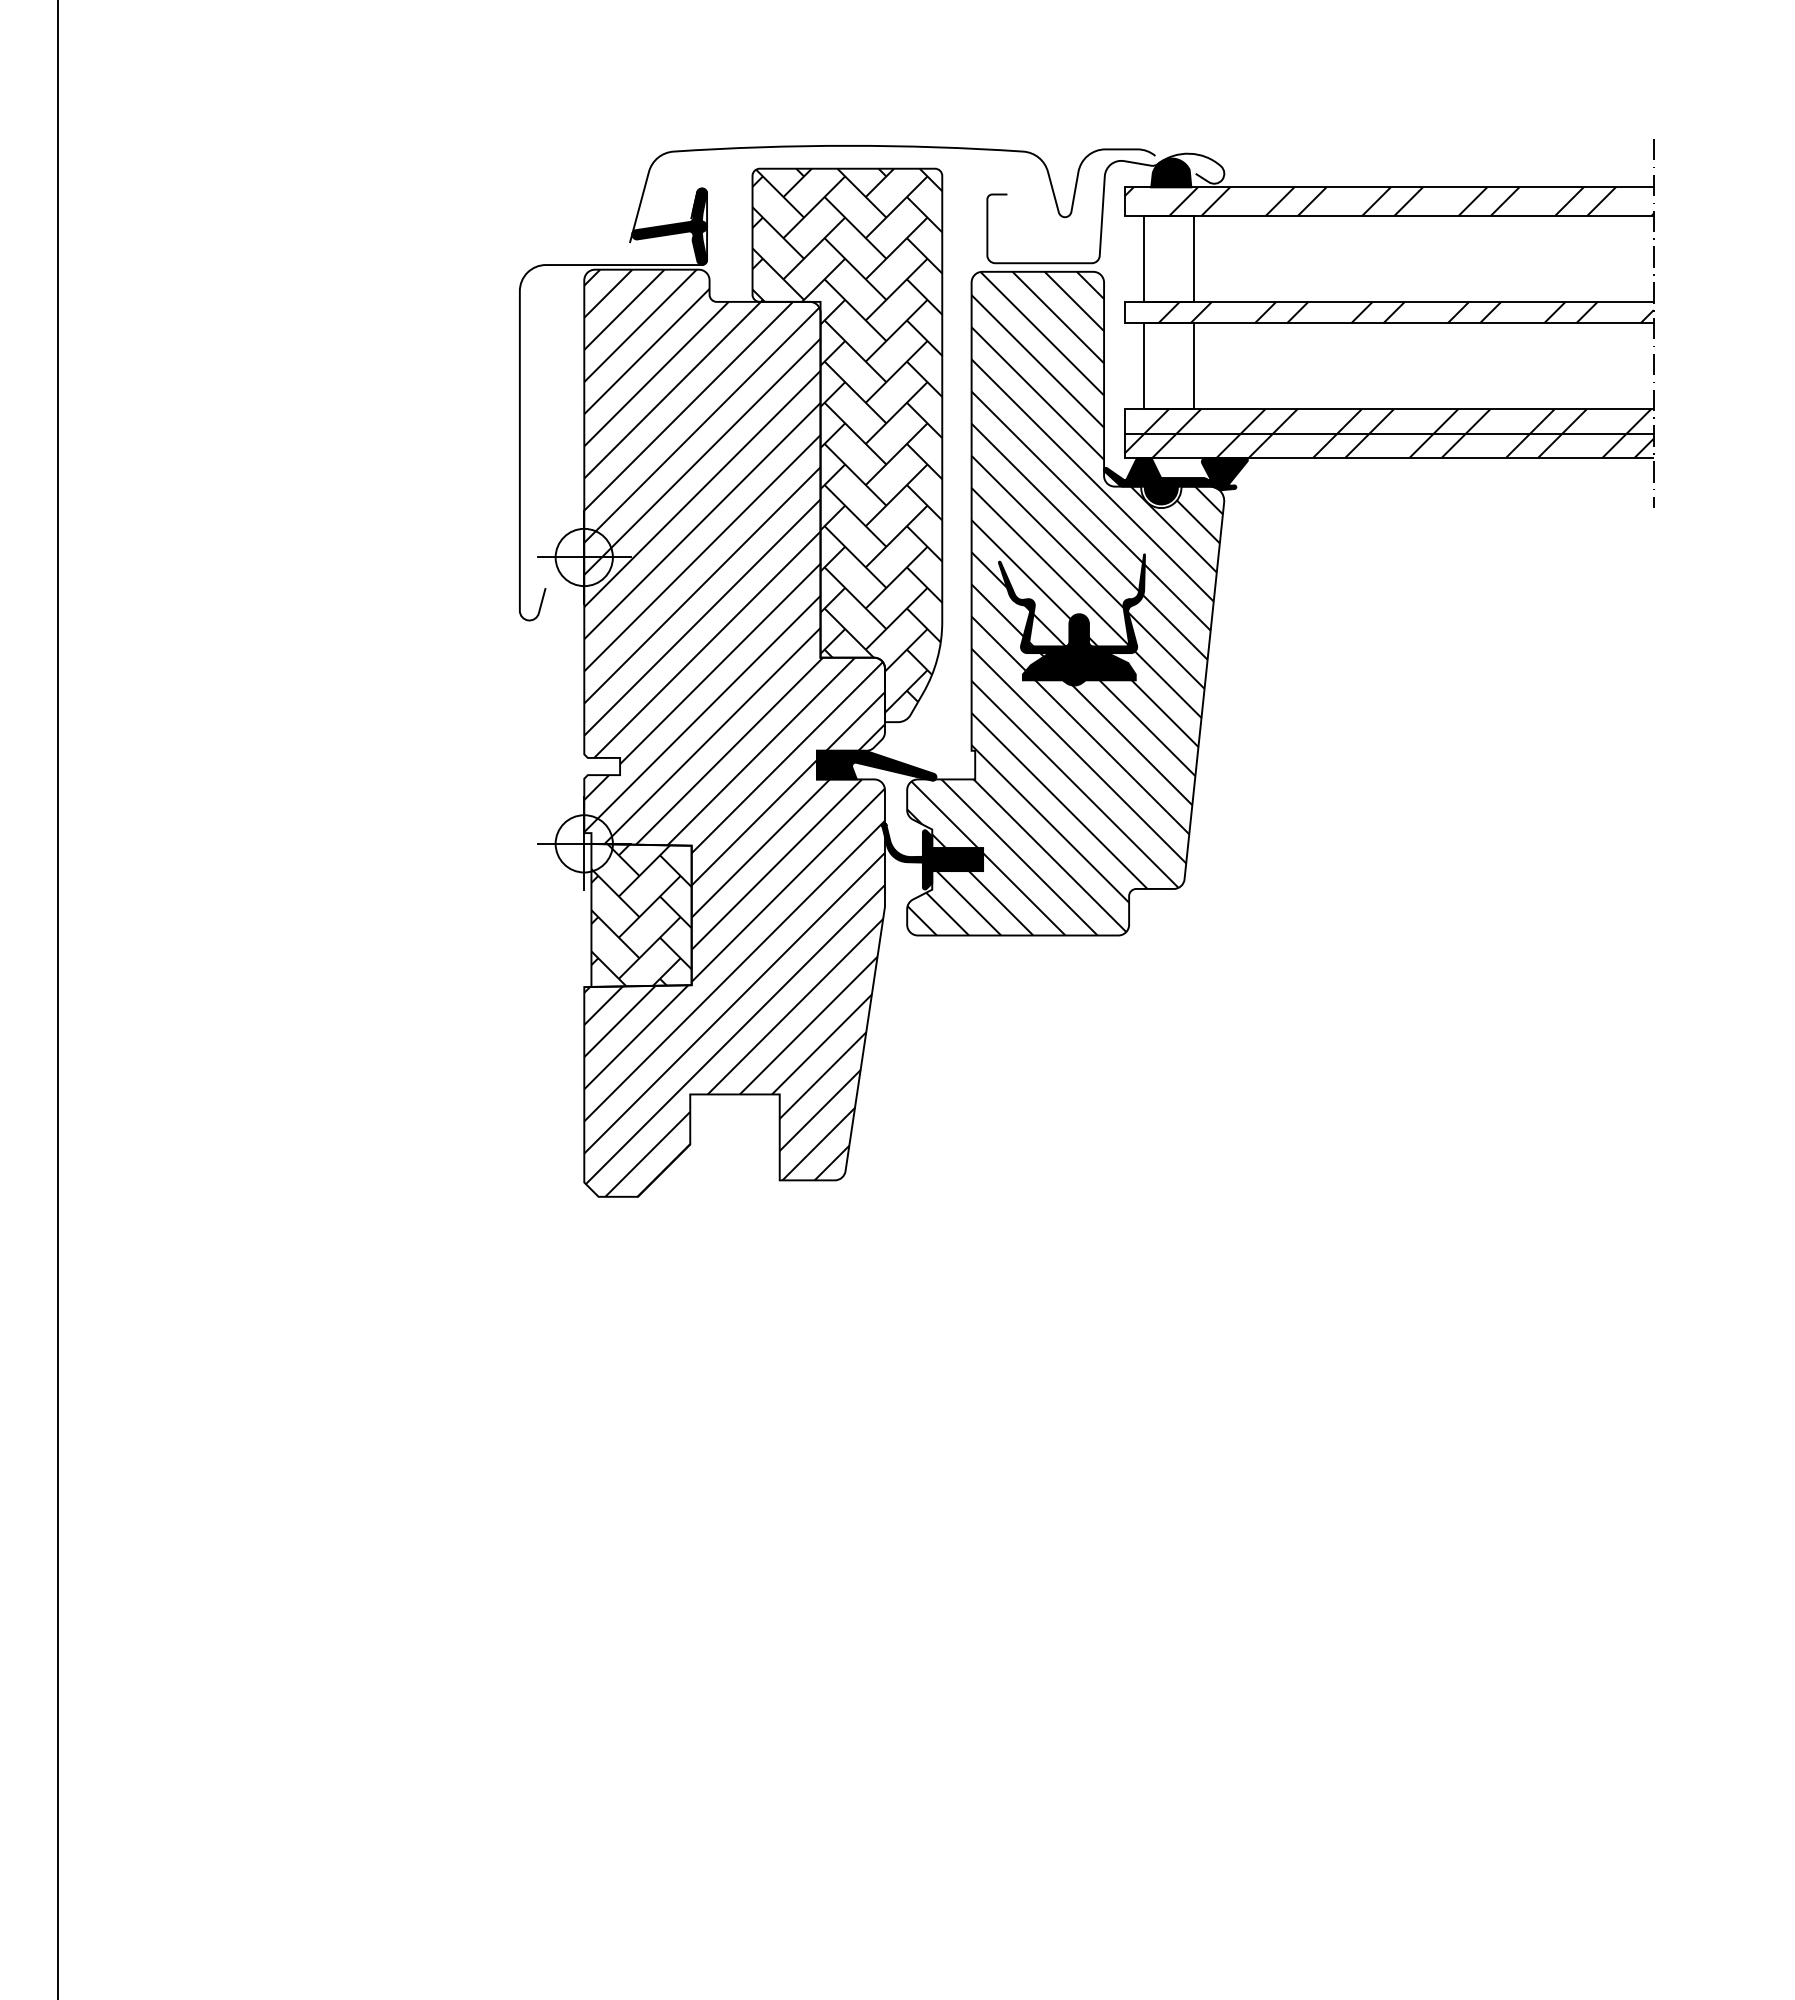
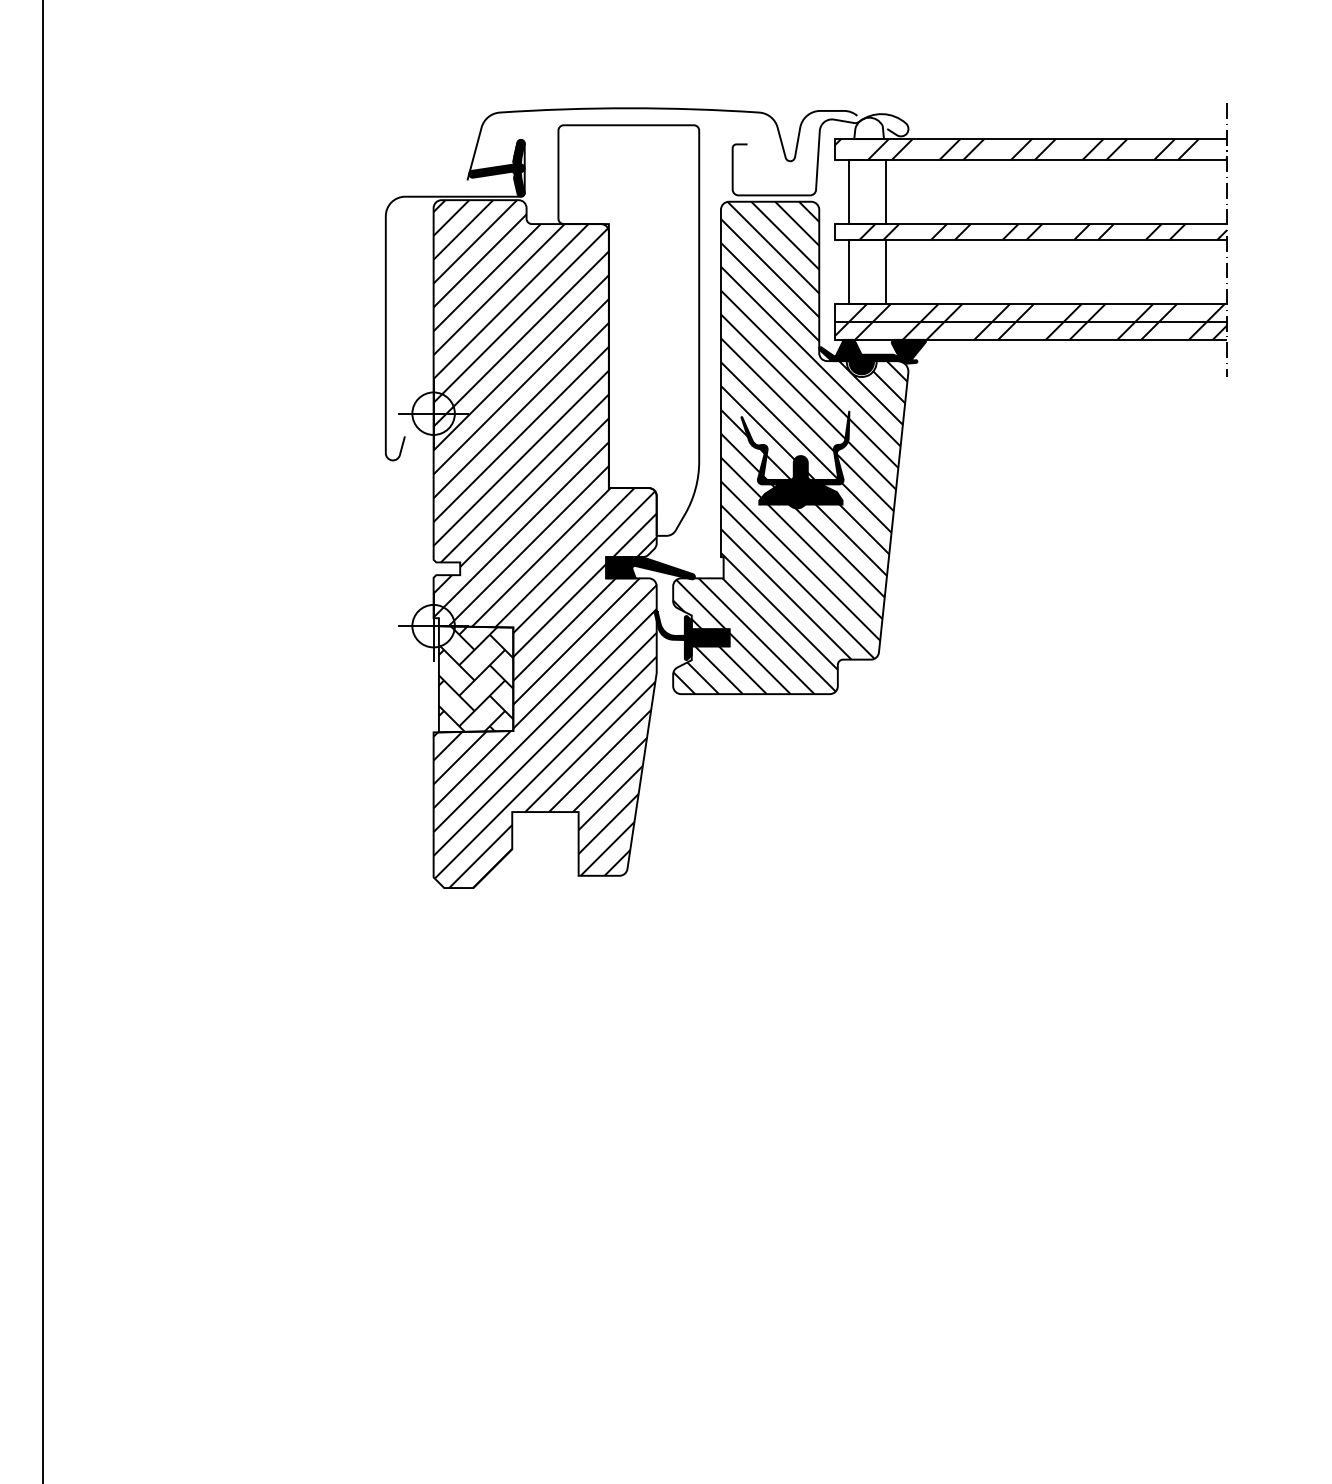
fill: (1171, 172) -> (869, 128), removed
hatch: (847, 440) -> (628, 326), removed

